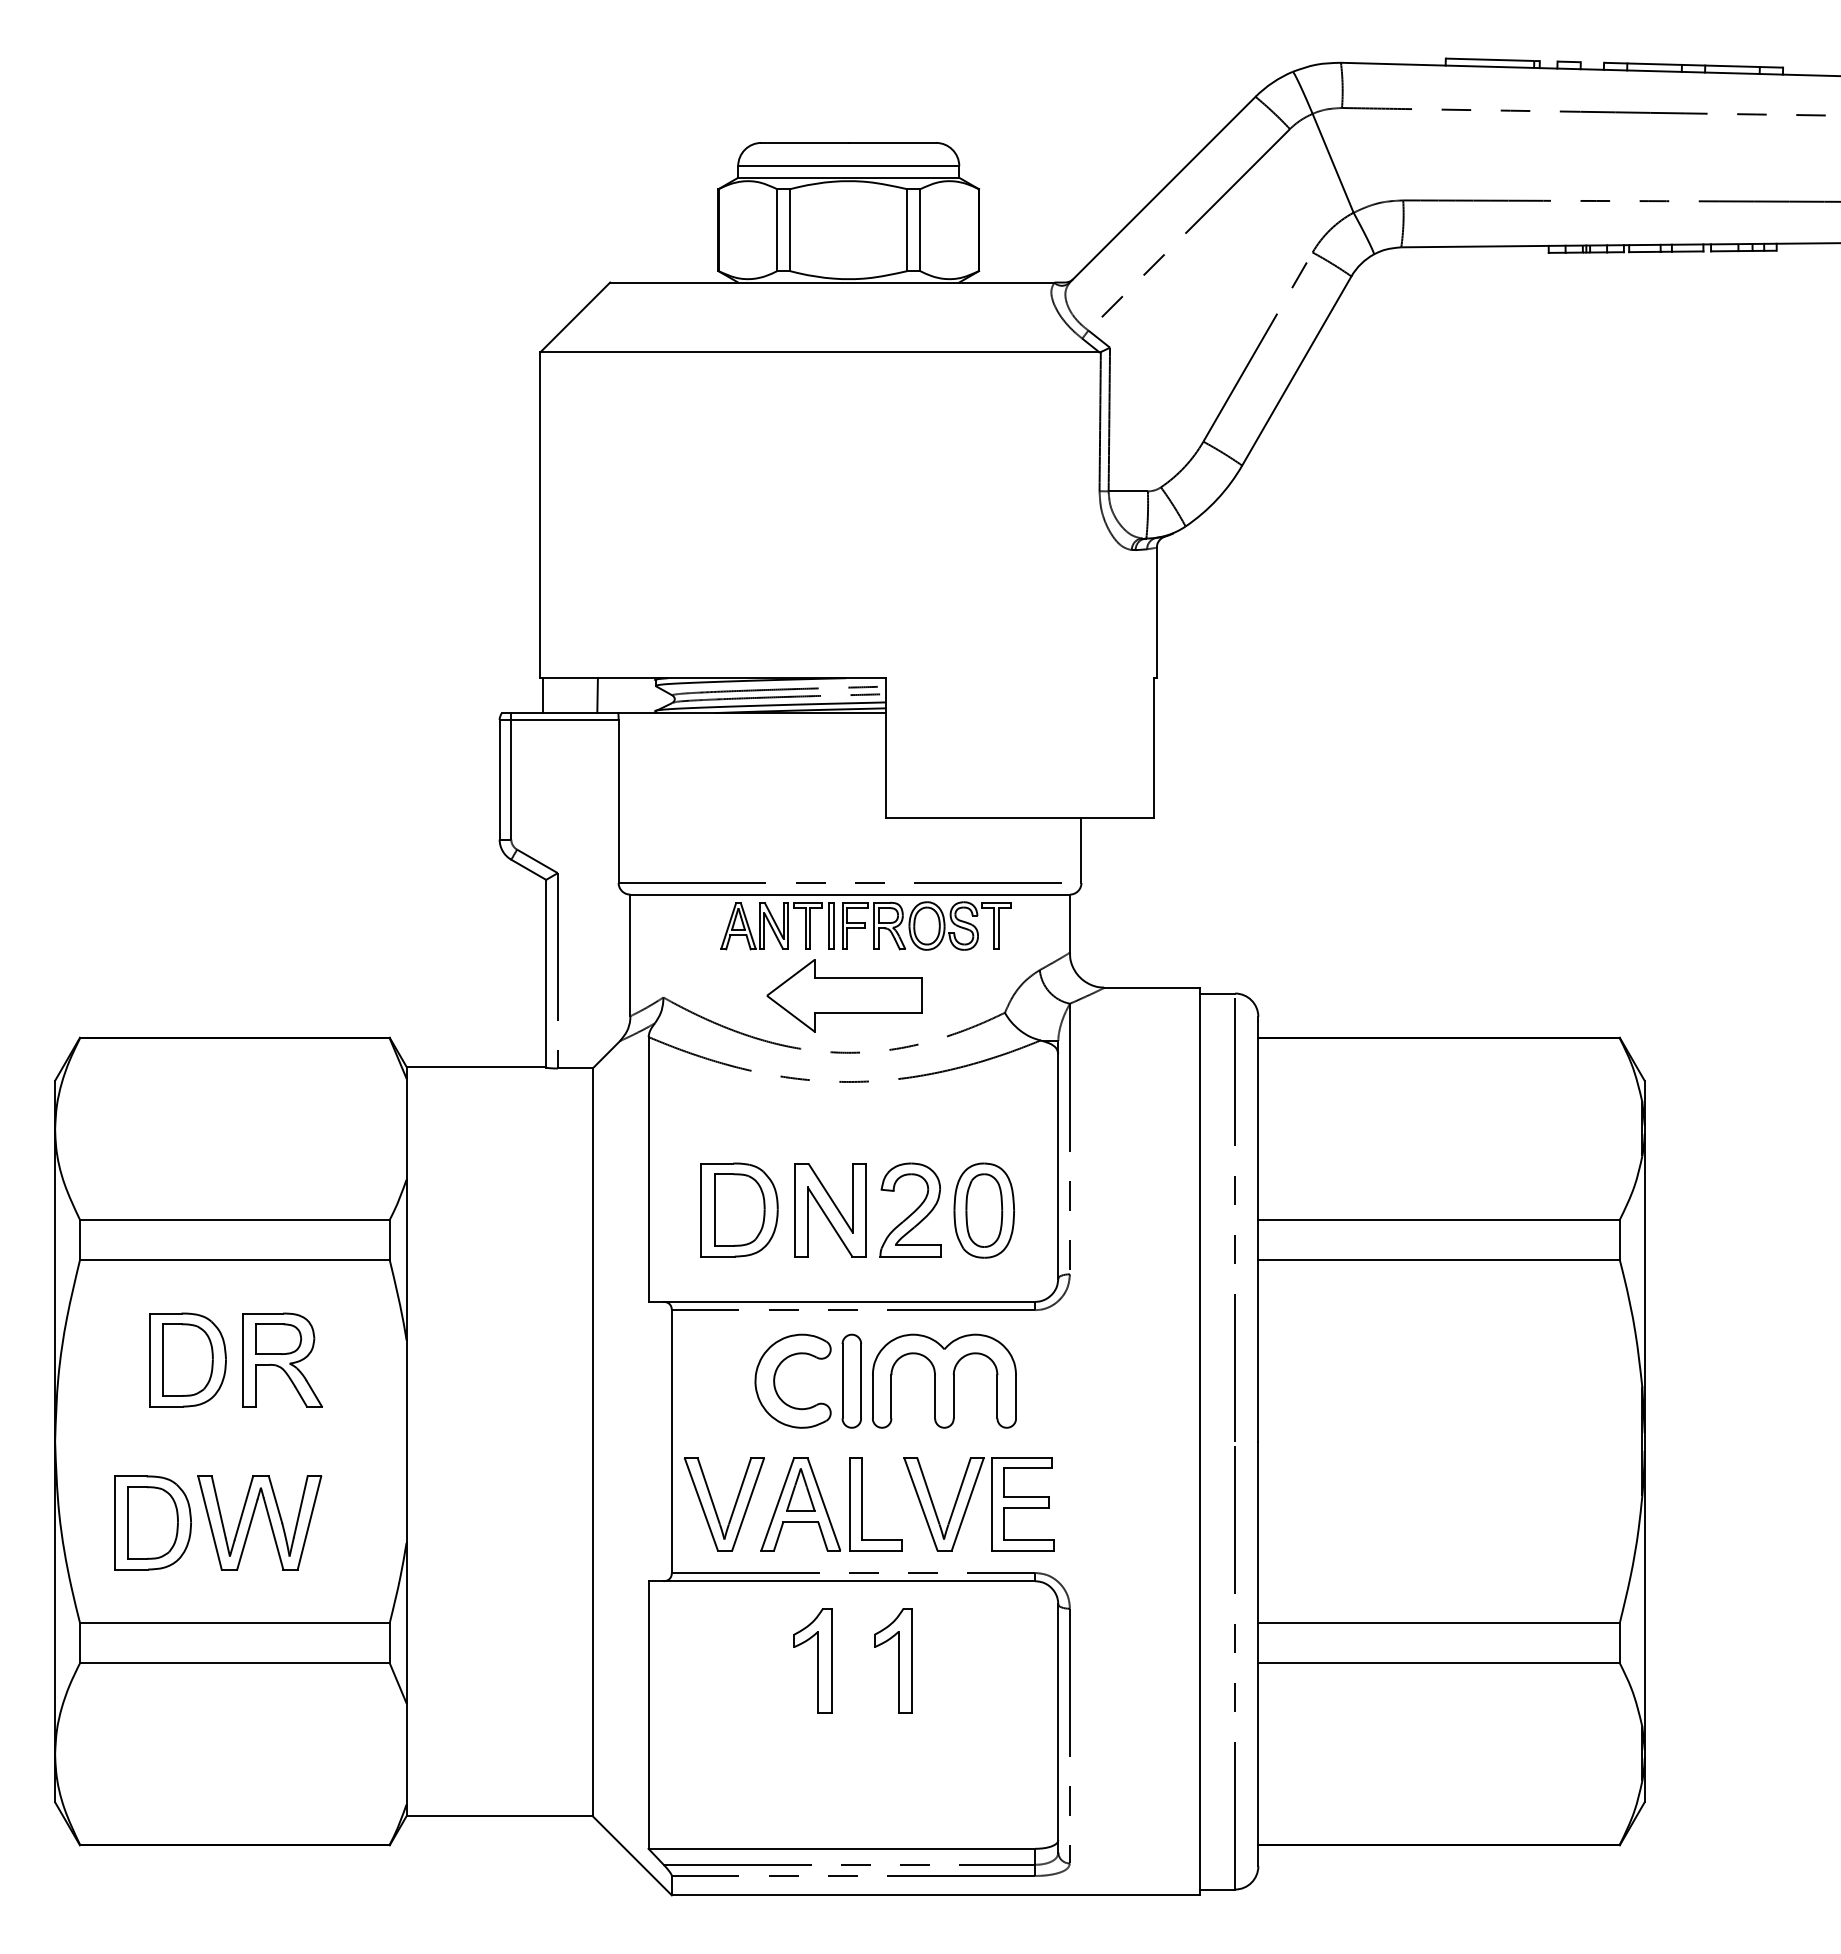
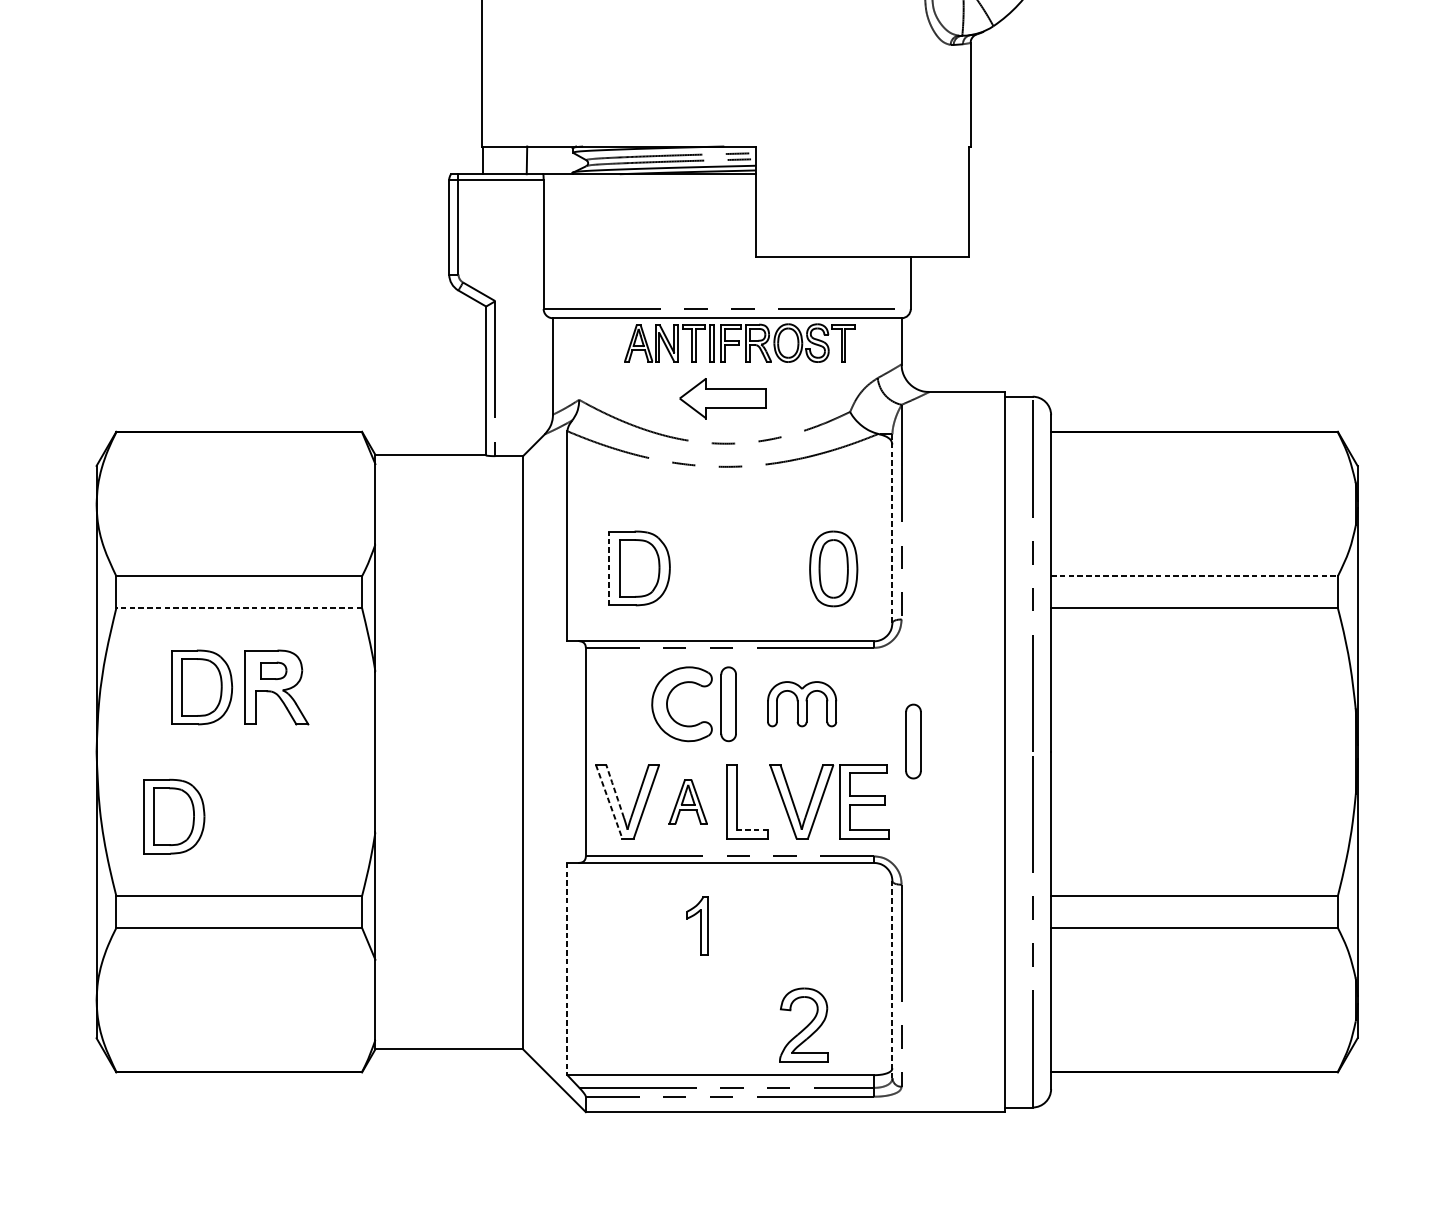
part: (844, 995) -> (722, 398), size x0.7
line: (1058, 1159) -> (892, 528), solid -> dashed
part: (910, 1209) -> (803, 1024), moved
line: (701, 1210) -> (609, 568), solid -> dashed
part: (830, 1210) -> (711, 568), removed
line: (1439, 1219) -> (1194, 575), solid -> dashed
line: (234, 1260) -> (238, 608), solid -> dashed
part: (278, 1338) -> (273, 670), size x0.7
part: (944, 1380) -> (802, 703), size x0.6
part: (1084, 1427) -> (913, 740), added
line: (708, 1491) -> (614, 791), solid -> dashed
line: (701, 1504) -> (609, 802), solid -> dashed
part: (800, 1504) -> (687, 802), size x0.6
part: (252, 1521) -> (253, 815), removed
line: (882, 1540) -> (752, 830), solid -> dashed
part: (812, 1660) -> (697, 925), size x0.7
part: (893, 1660) -> (761, 925), removed
line: (648, 1715) -> (567, 969), solid -> dashed
line: (1058, 1728) -> (892, 979), solid -> dashed

